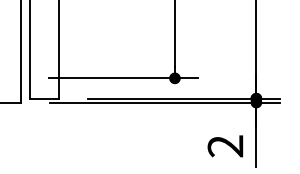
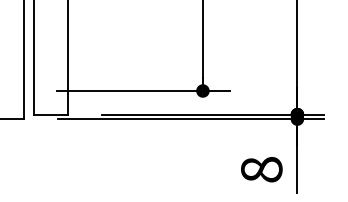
text: (225, 146) -> (261, 170), 2 -> 8

